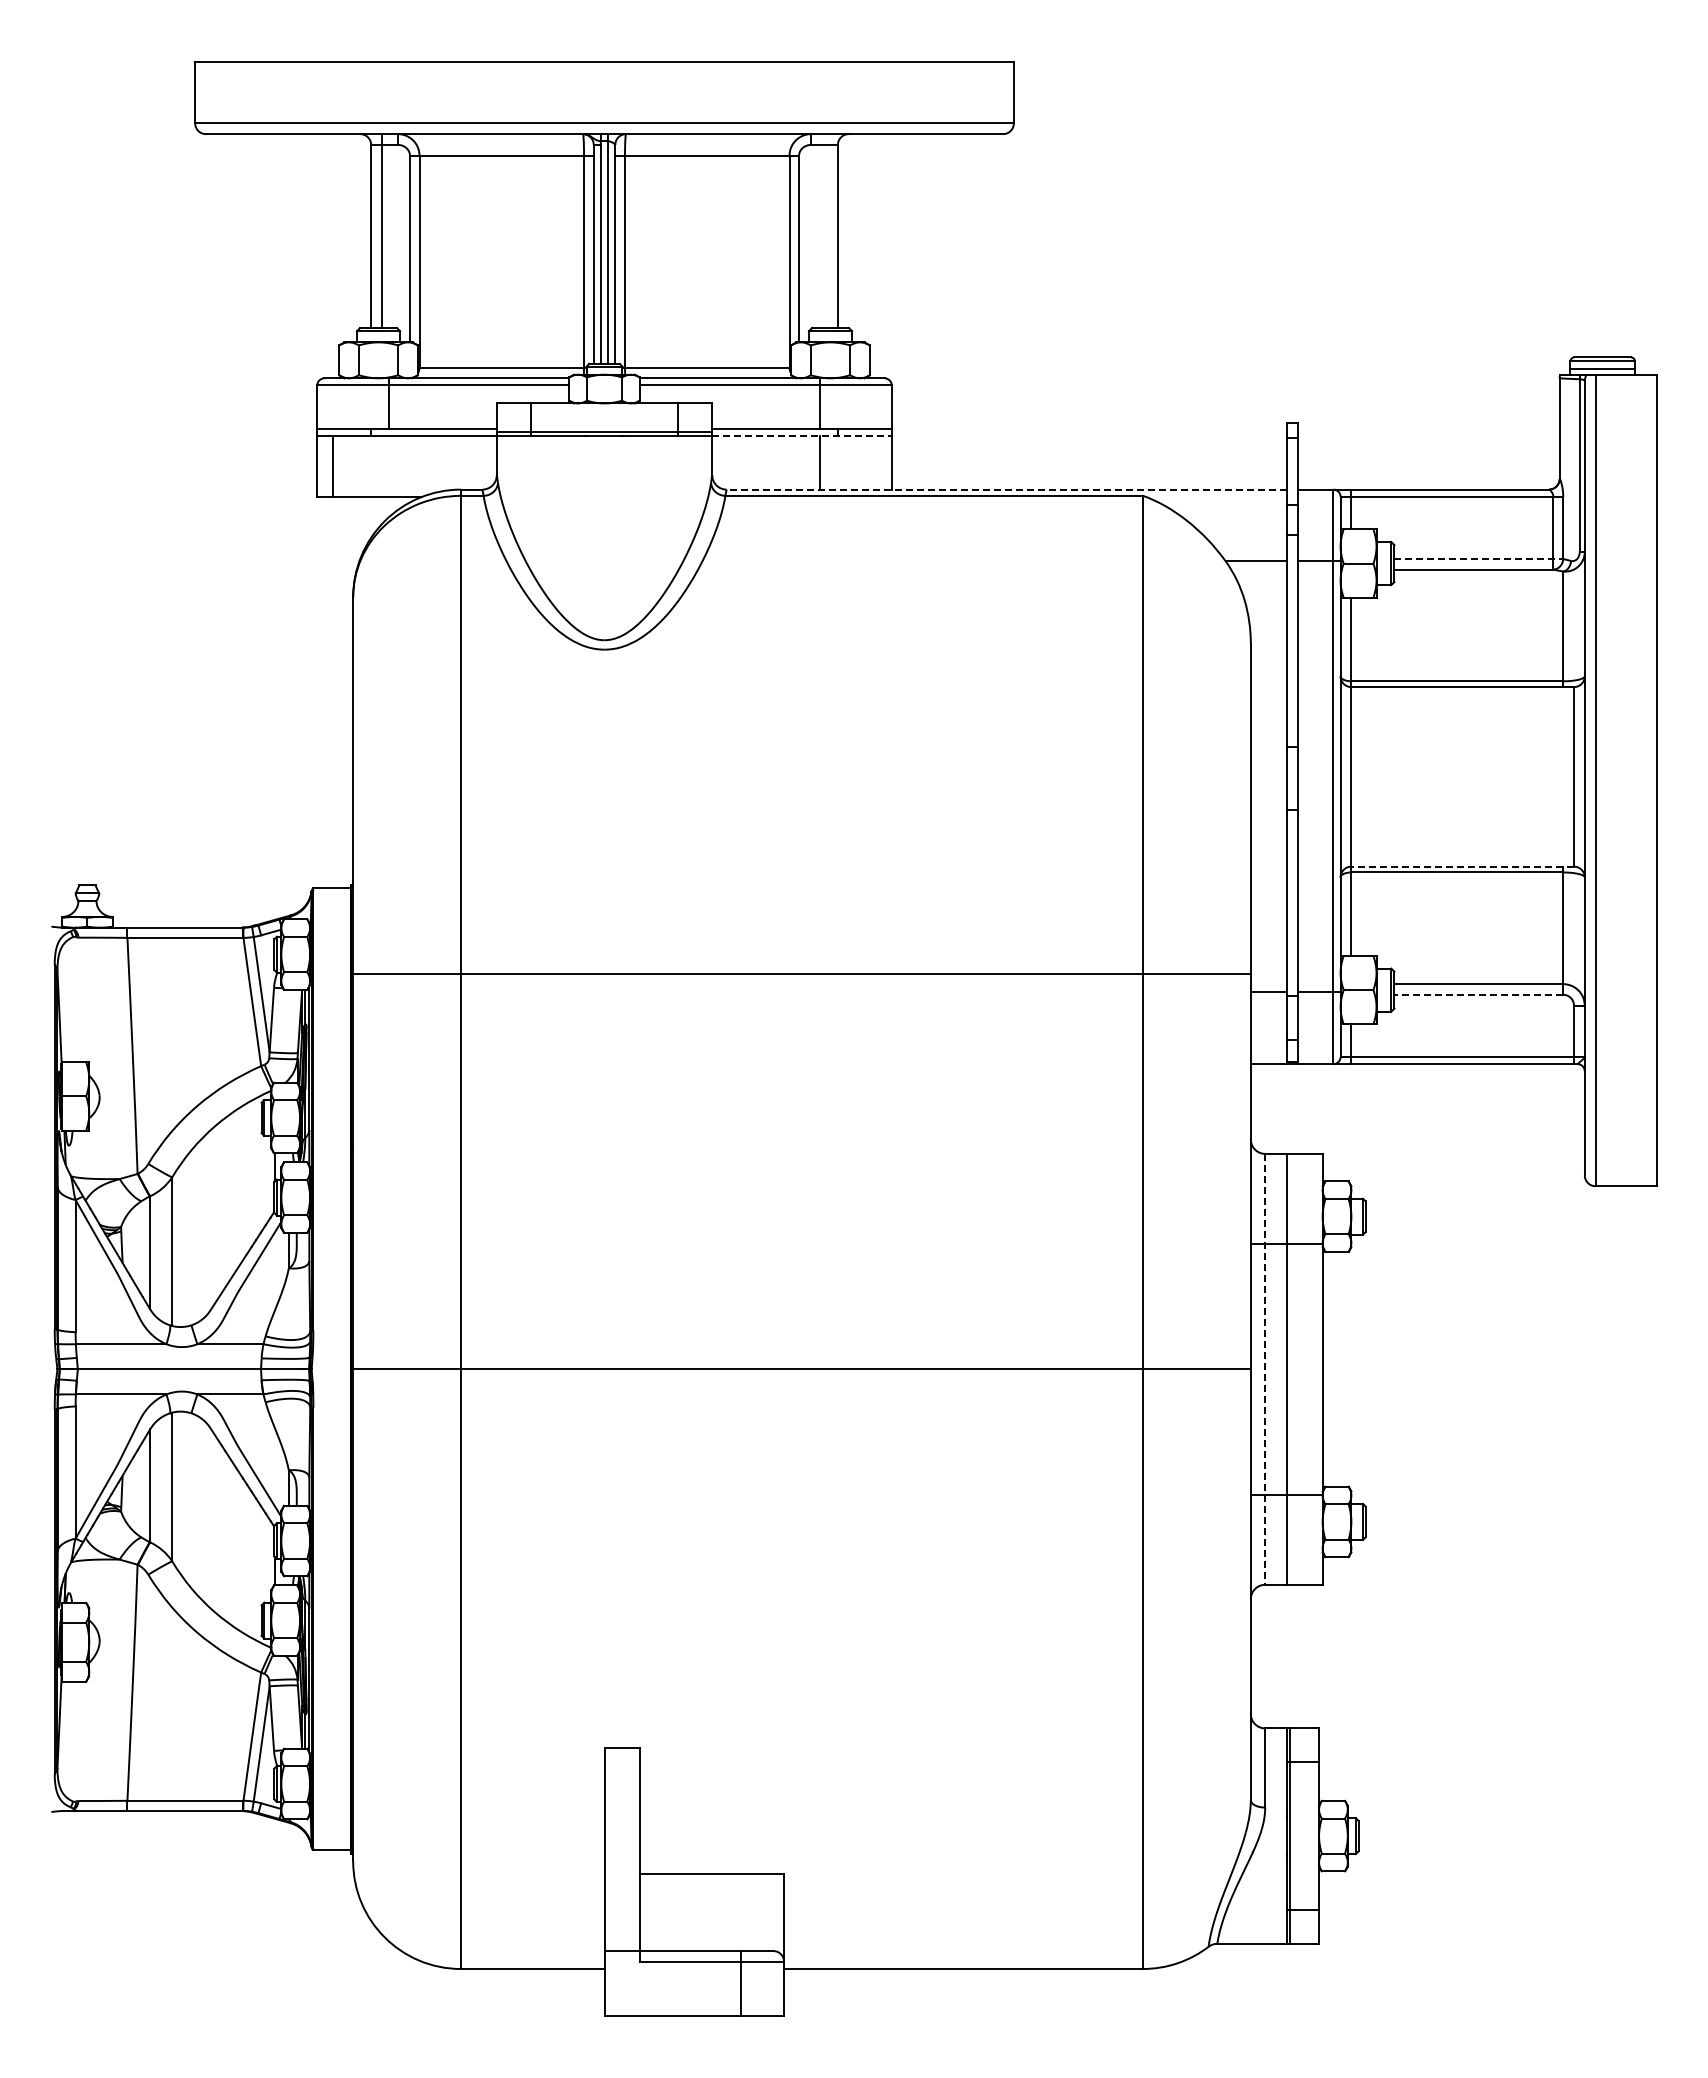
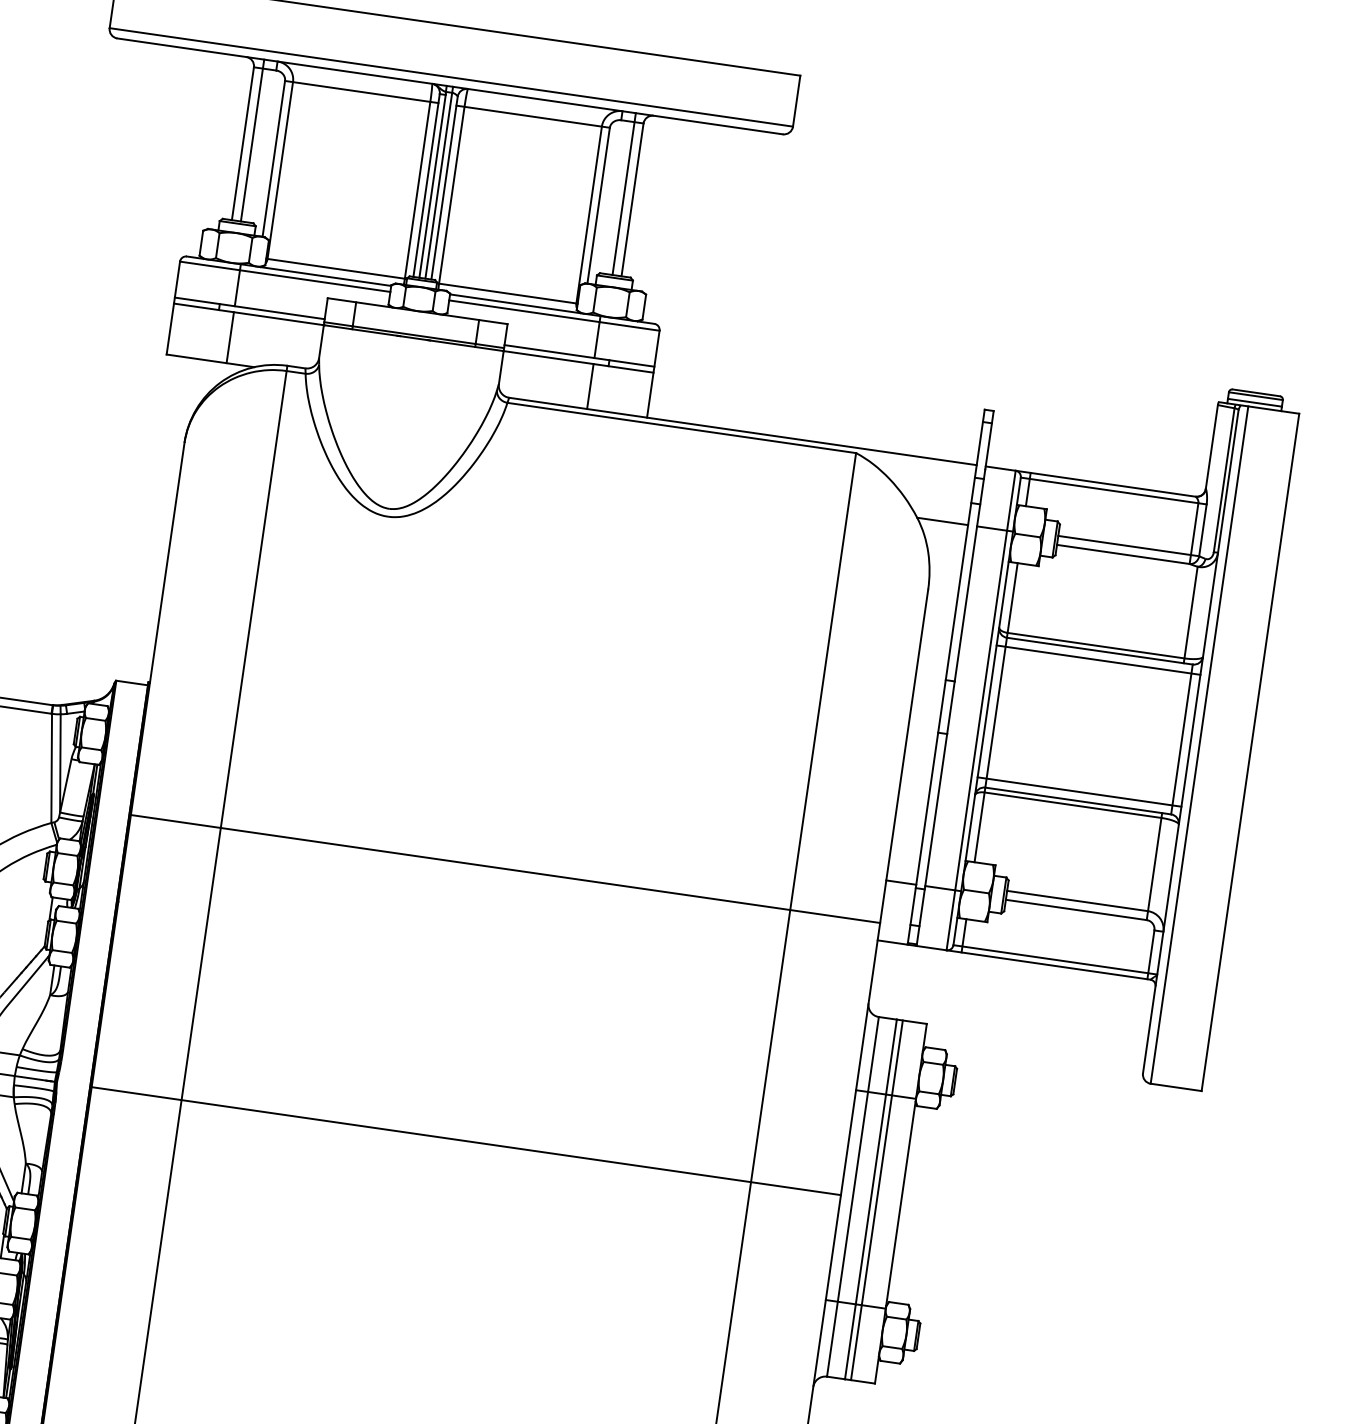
line: (827, 231) -> (624, 194), added
line: (802, 435) -> (579, 361), dashed -> solid
line: (333, 465) -> (230, 337), moved
line: (1006, 489) -> (742, 431), dashed -> solid
line: (1479, 558) -> (1129, 545), dashed -> solid
line: (1462, 697) -> (1098, 659), added
line: (1462, 855) -> (1079, 791), added
line: (1462, 866) -> (1078, 800), dashed -> solid
line: (801, 974) -> (505, 869), moved
line: (1478, 994) -> (1076, 909), dashed -> solid
line: (1293, 1368) -> (876, 1199), added
line: (1265, 1369) -> (853, 1197), dashed -> solid

